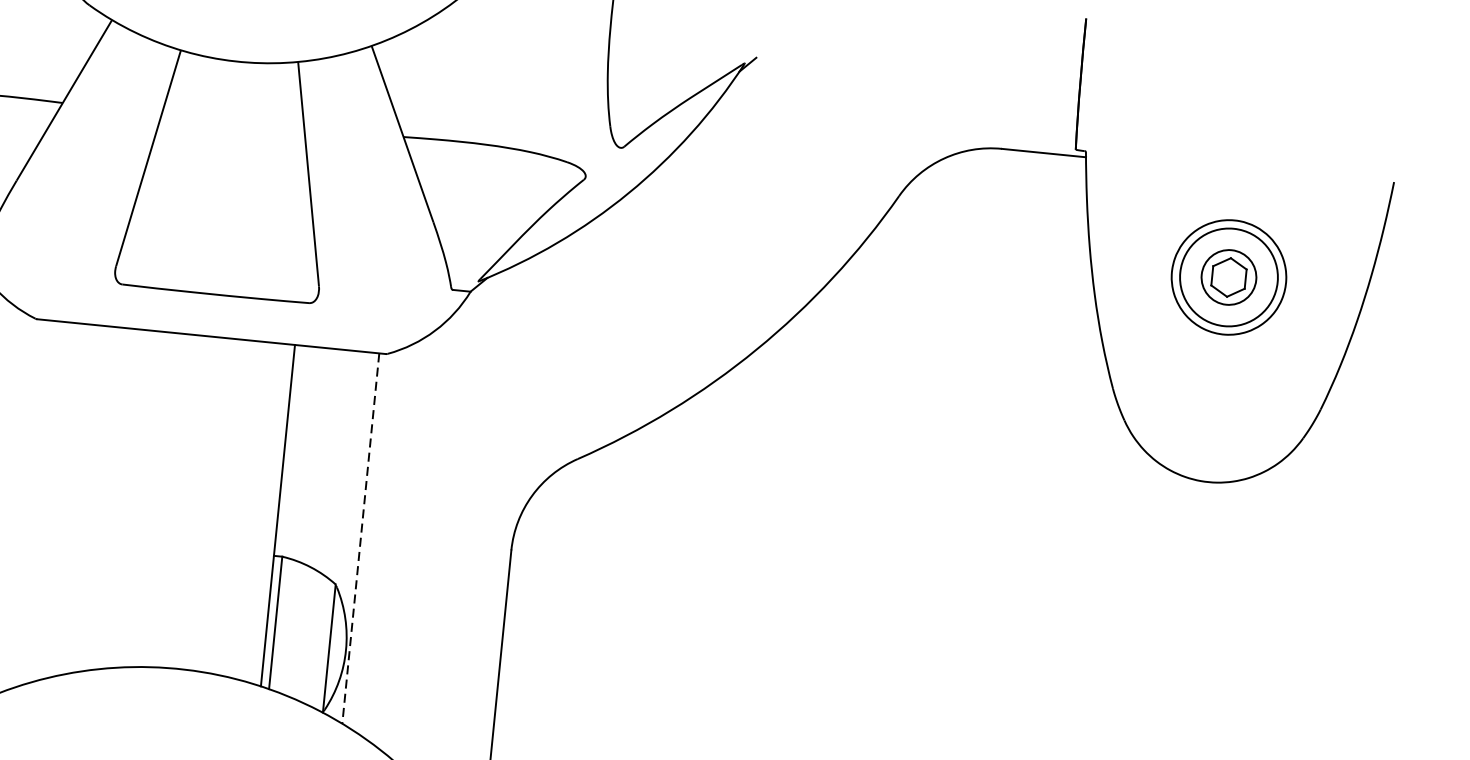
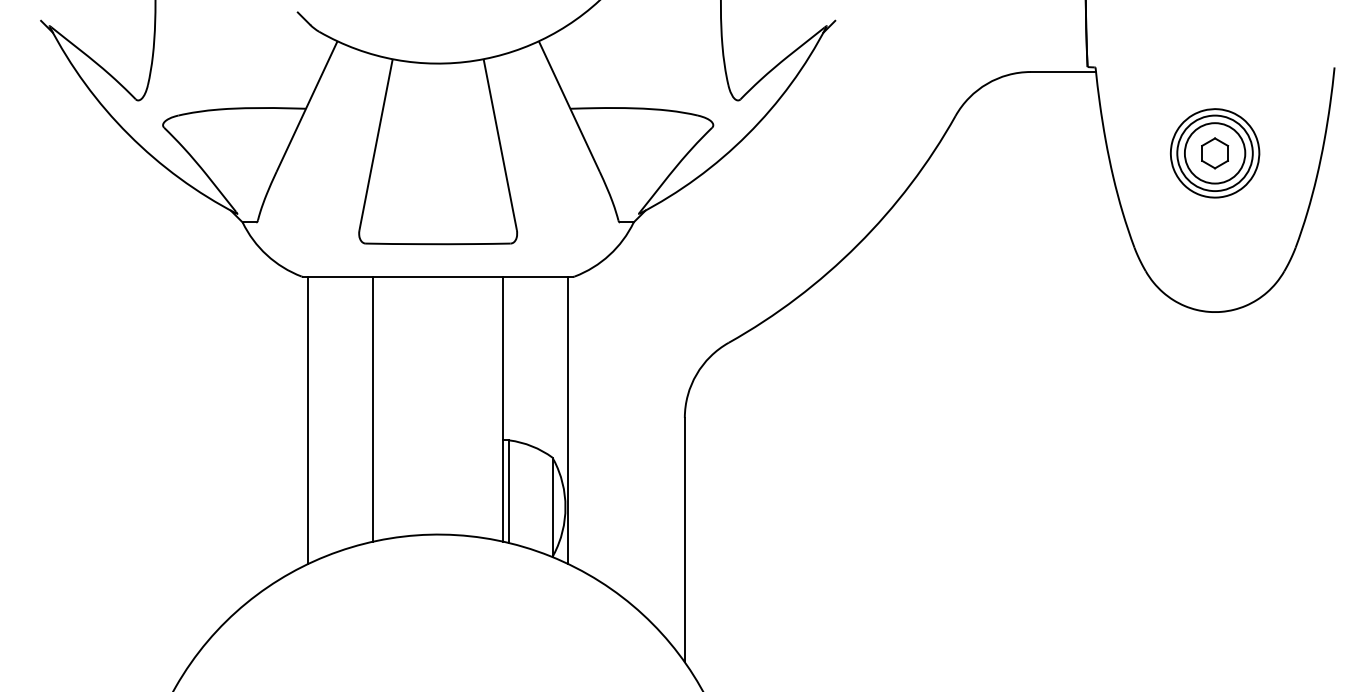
circle: (1228, 277) -> (1214, 153), size x1.43
line: (111, 498) -> (373, 408), added
line: (25, 505) -> (308, 420), added
line: (361, 538) -> (568, 420), dashed -> solid

